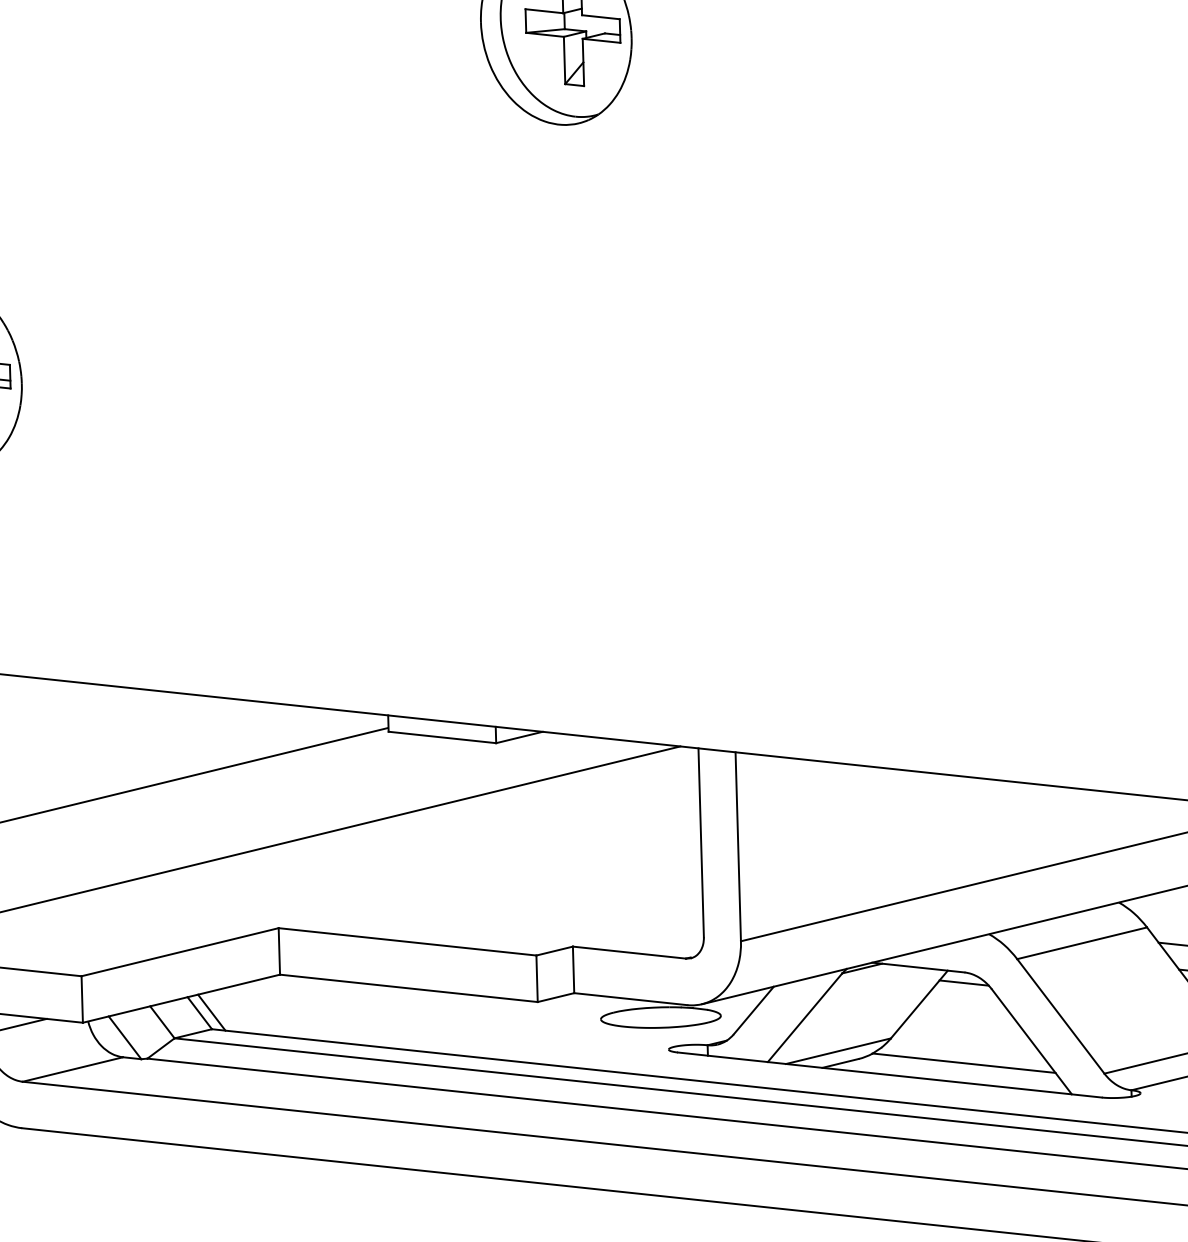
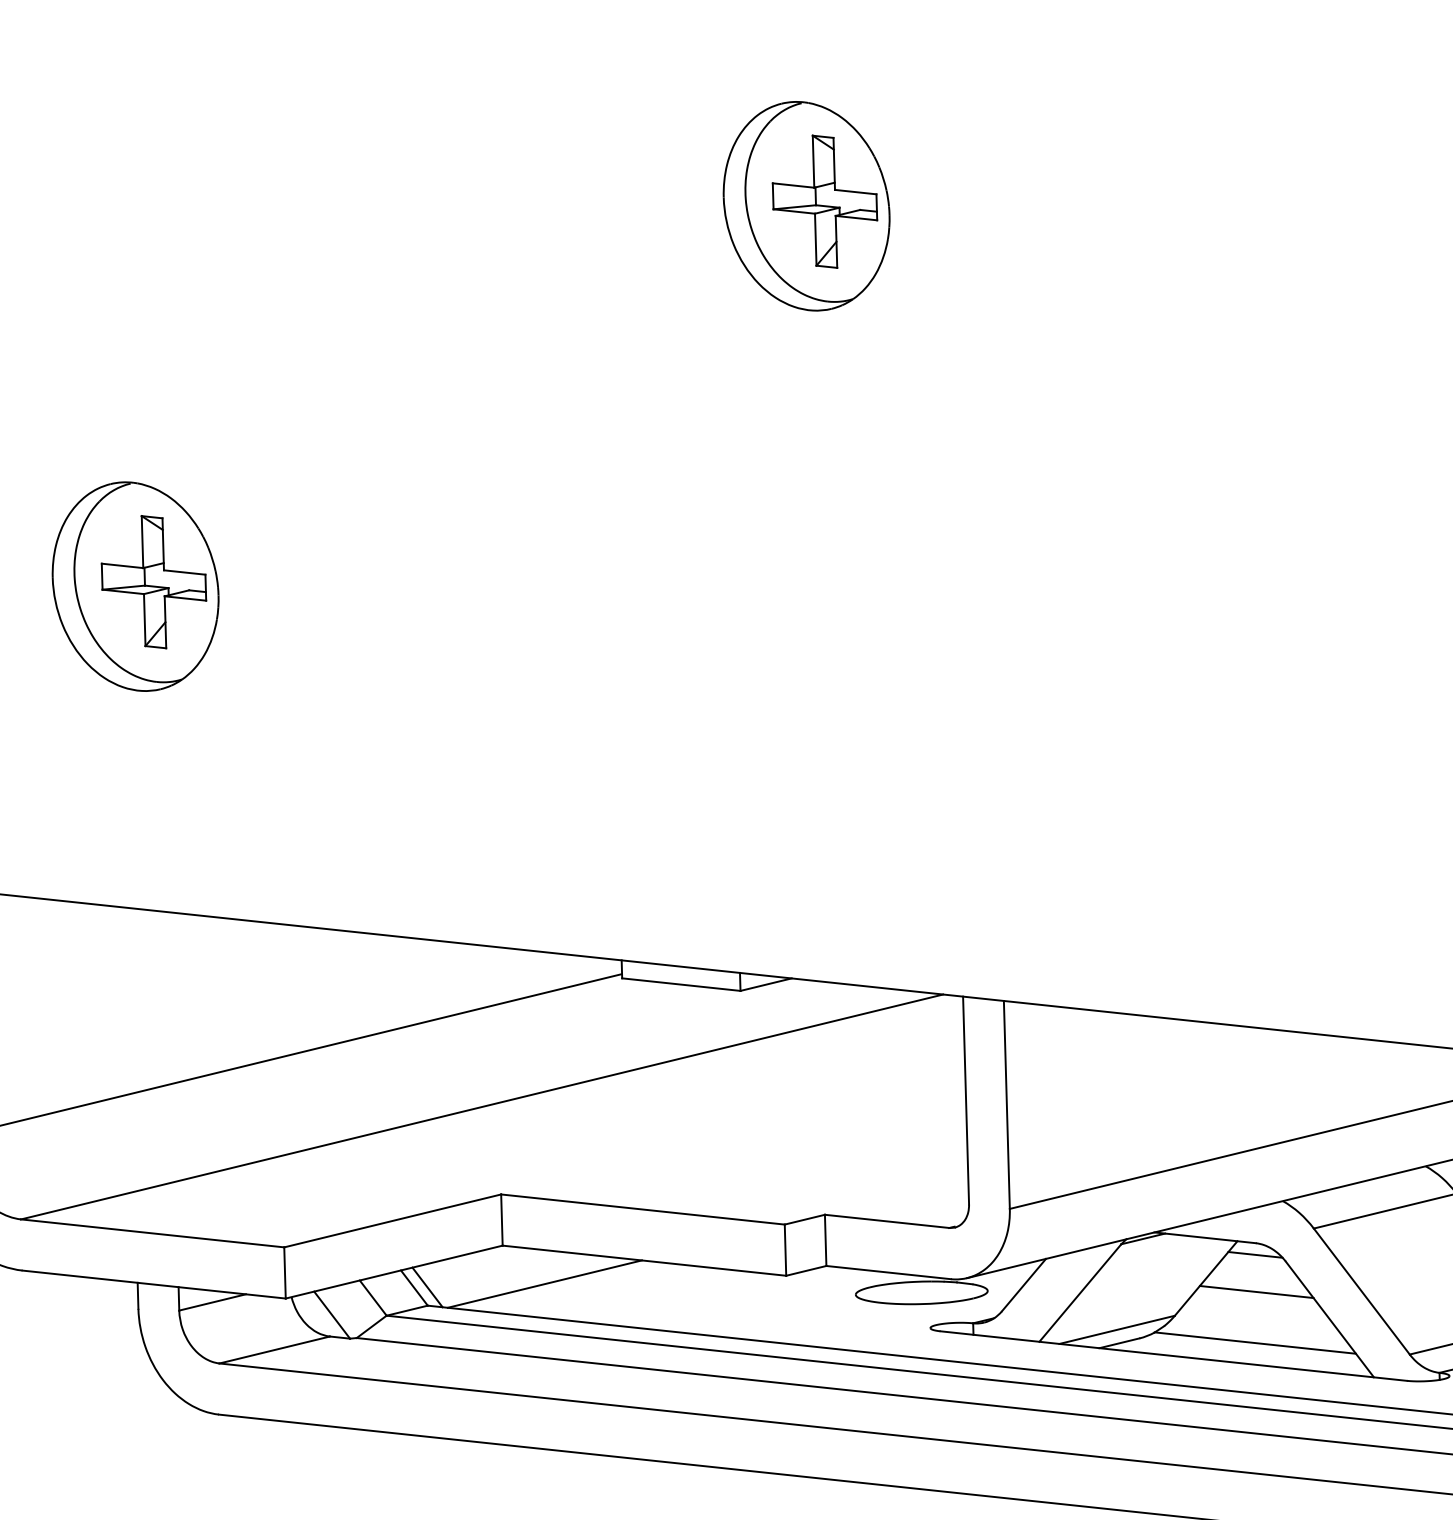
line: (318, 1009) -> (544, 1283), added
line: (965, 1016) -> (1256, 1291), added

